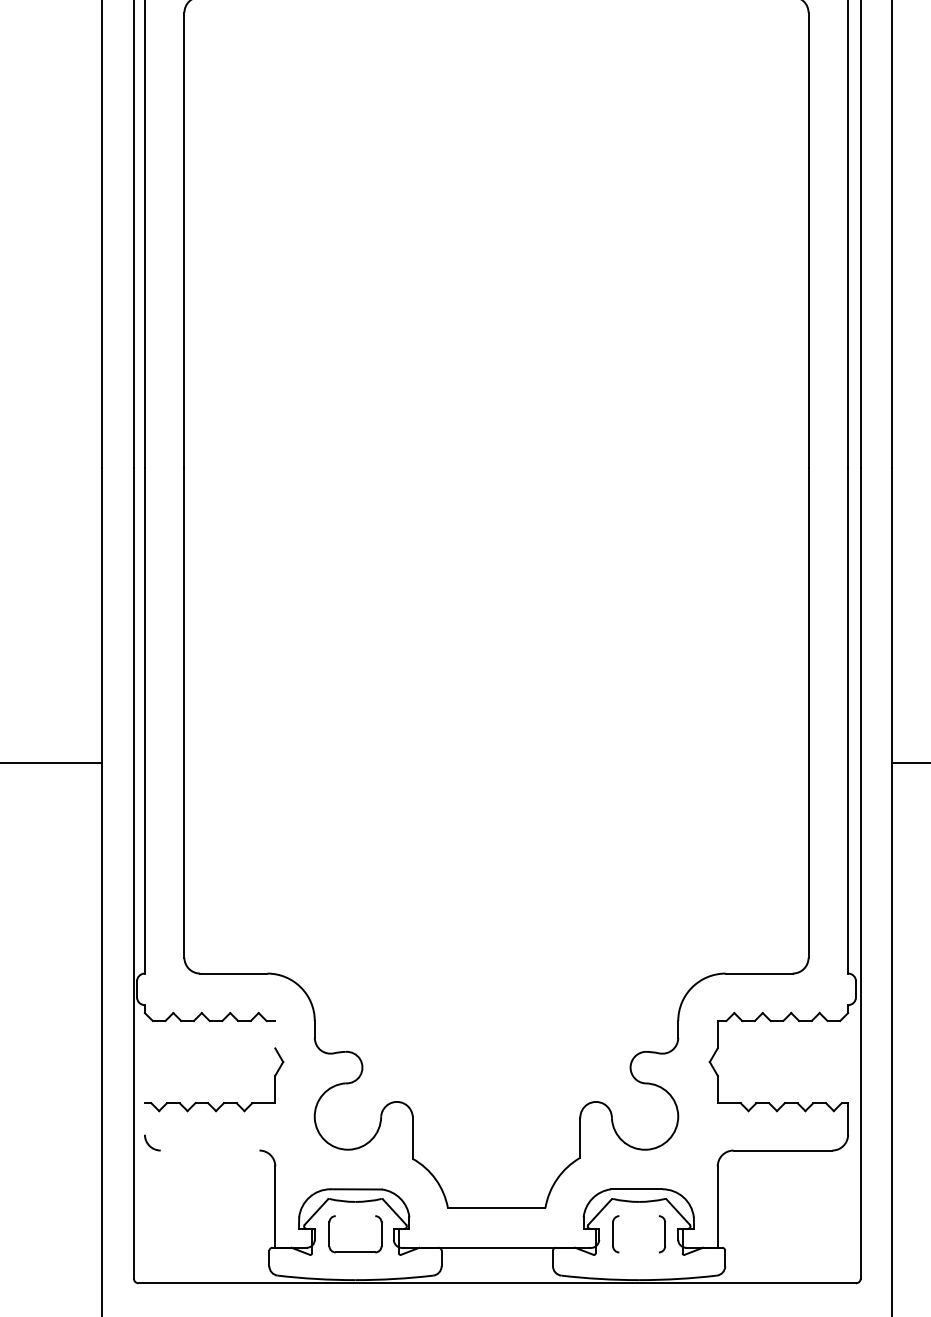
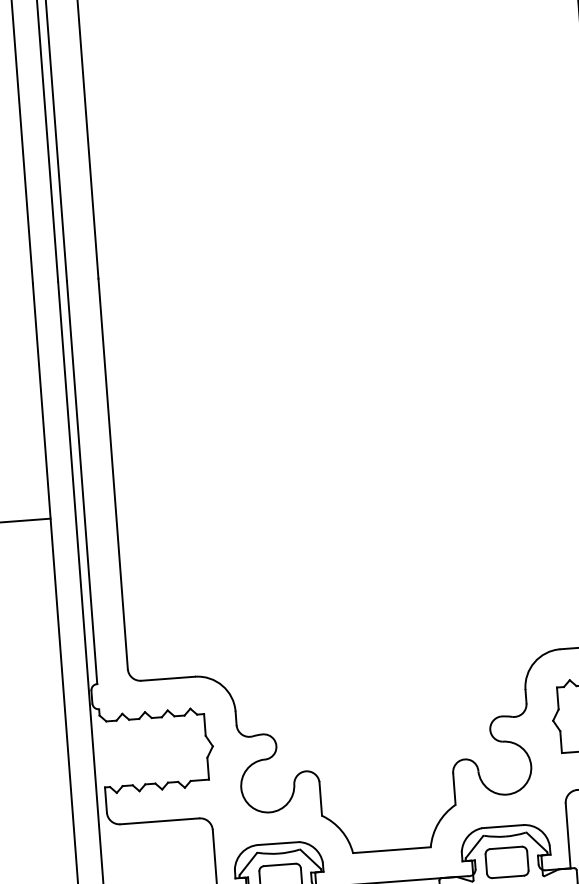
line: (275, 1034) -> (205, 724), added
line: (144, 1118) -> (105, 799), added
line: (209, 1150) -> (159, 821), added
line: (355, 1216) -> (279, 865), added
line: (638, 1216) -> (505, 848), added
line: (638, 1252) -> (507, 876), added

